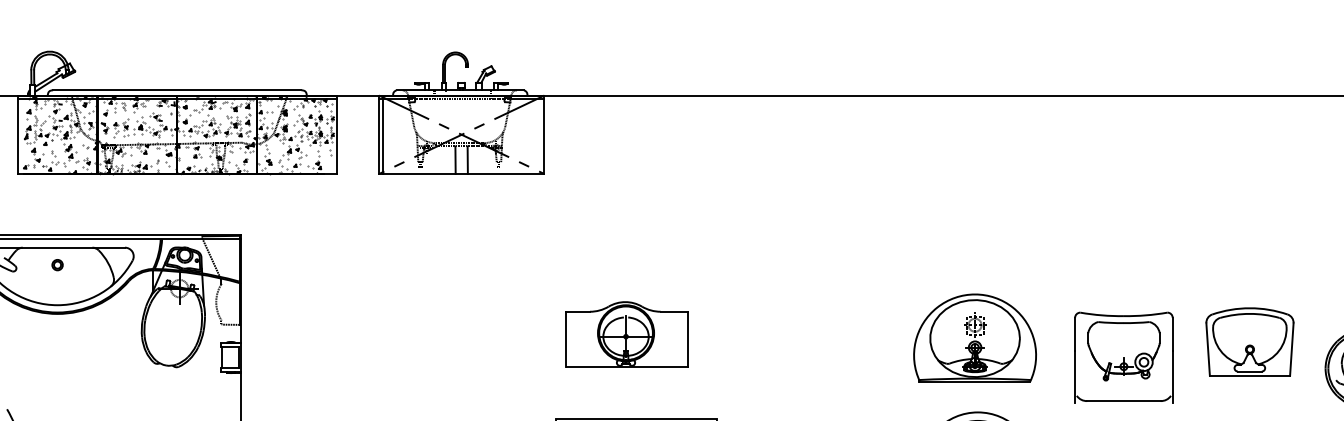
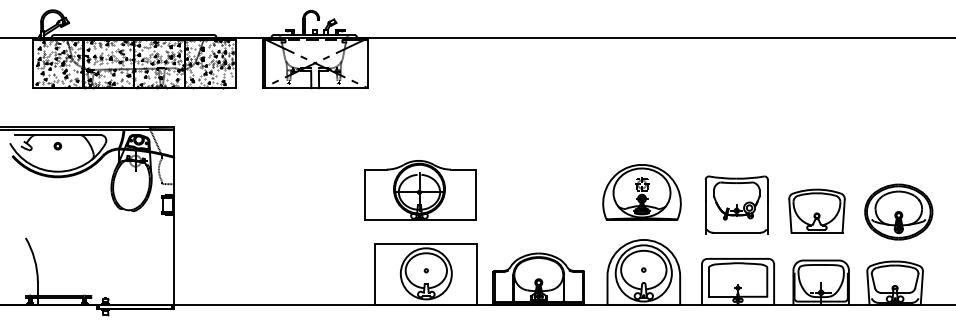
part: (627, 334) -> (420, 190), size x1.43
part: (1249, 340) -> (816, 210), moved

